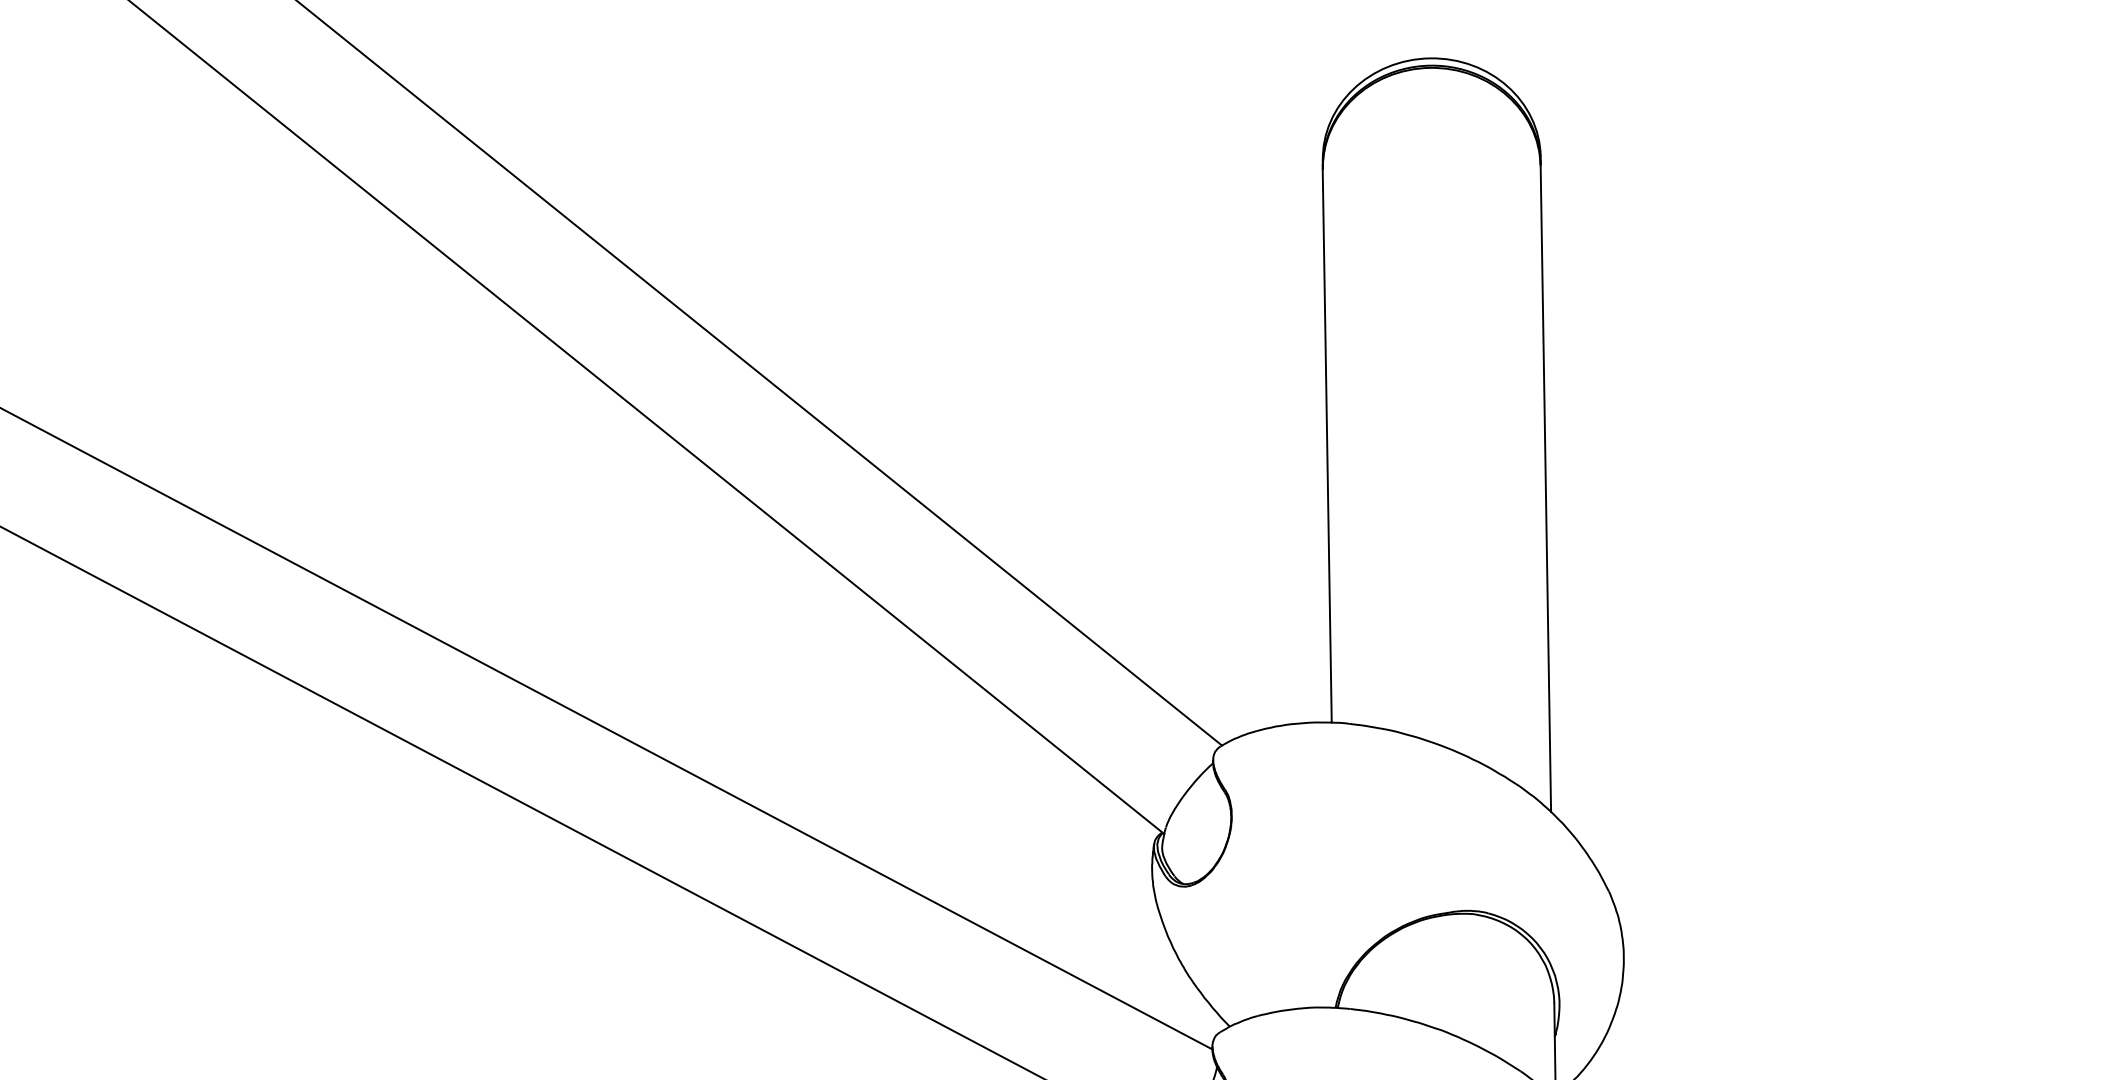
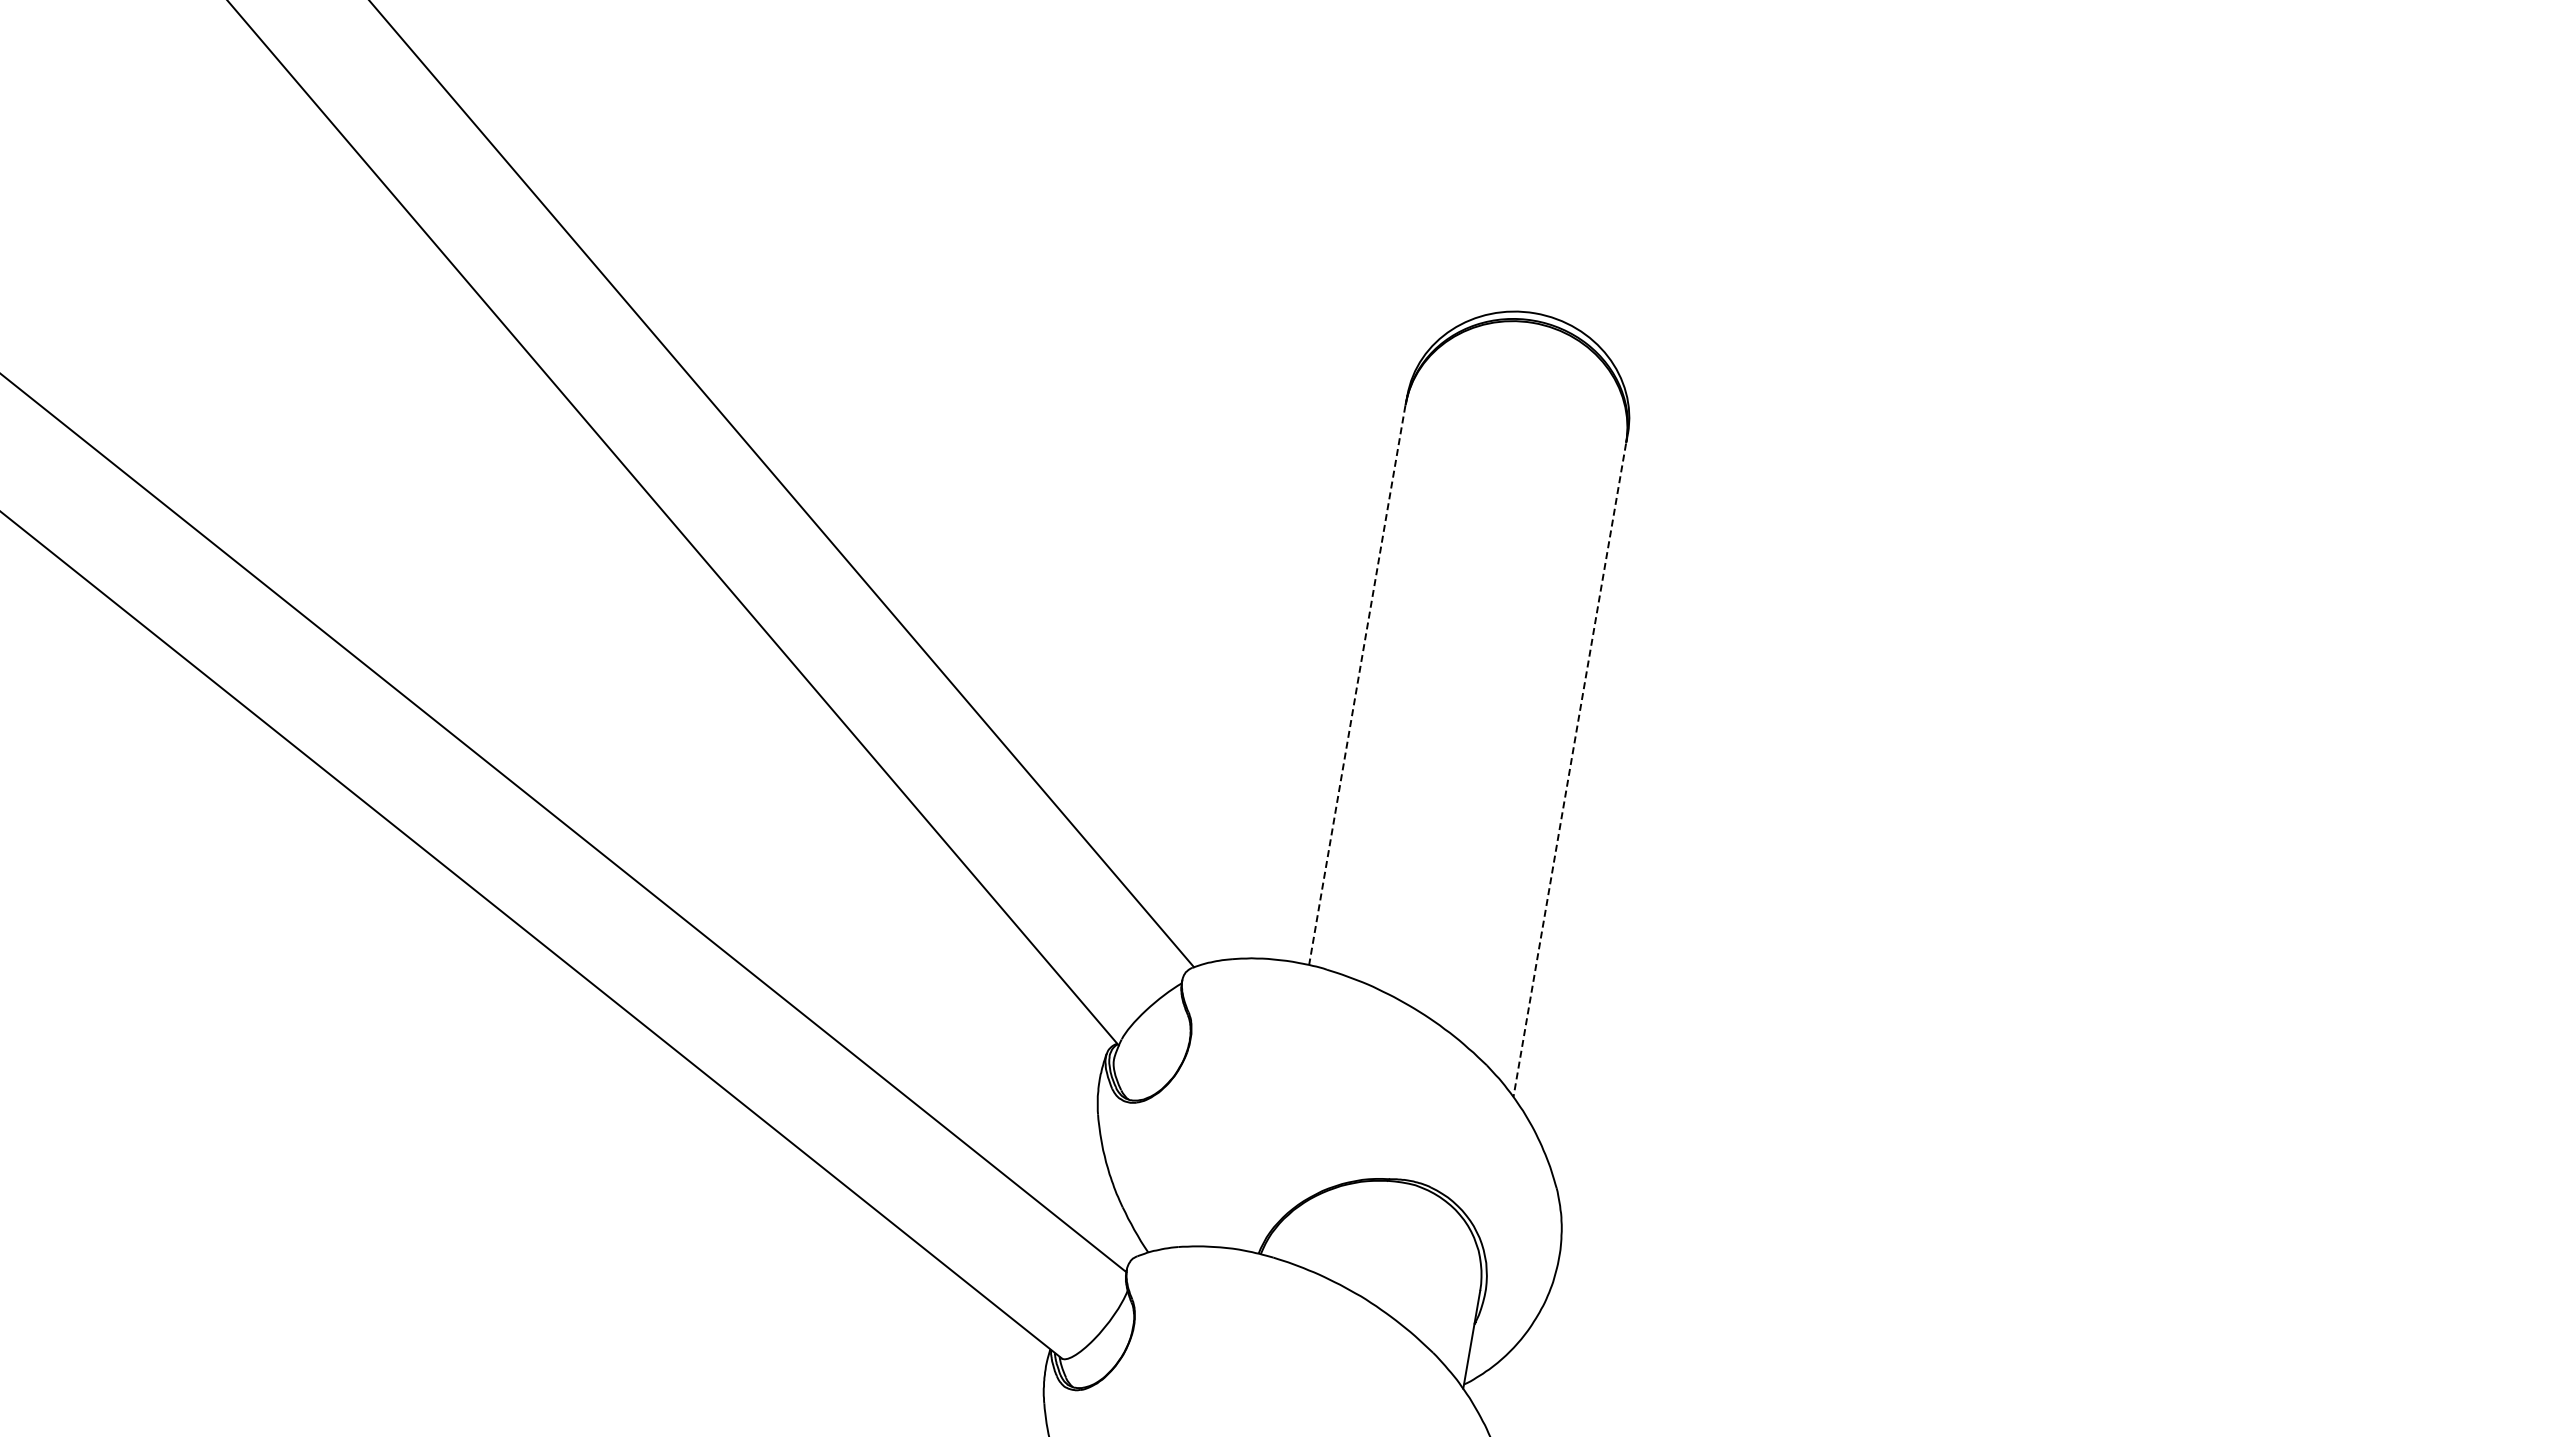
line: (1327, 446) -> (1357, 685), solid -> dashed
line: (1545, 489) -> (1569, 770), solid -> dashed

